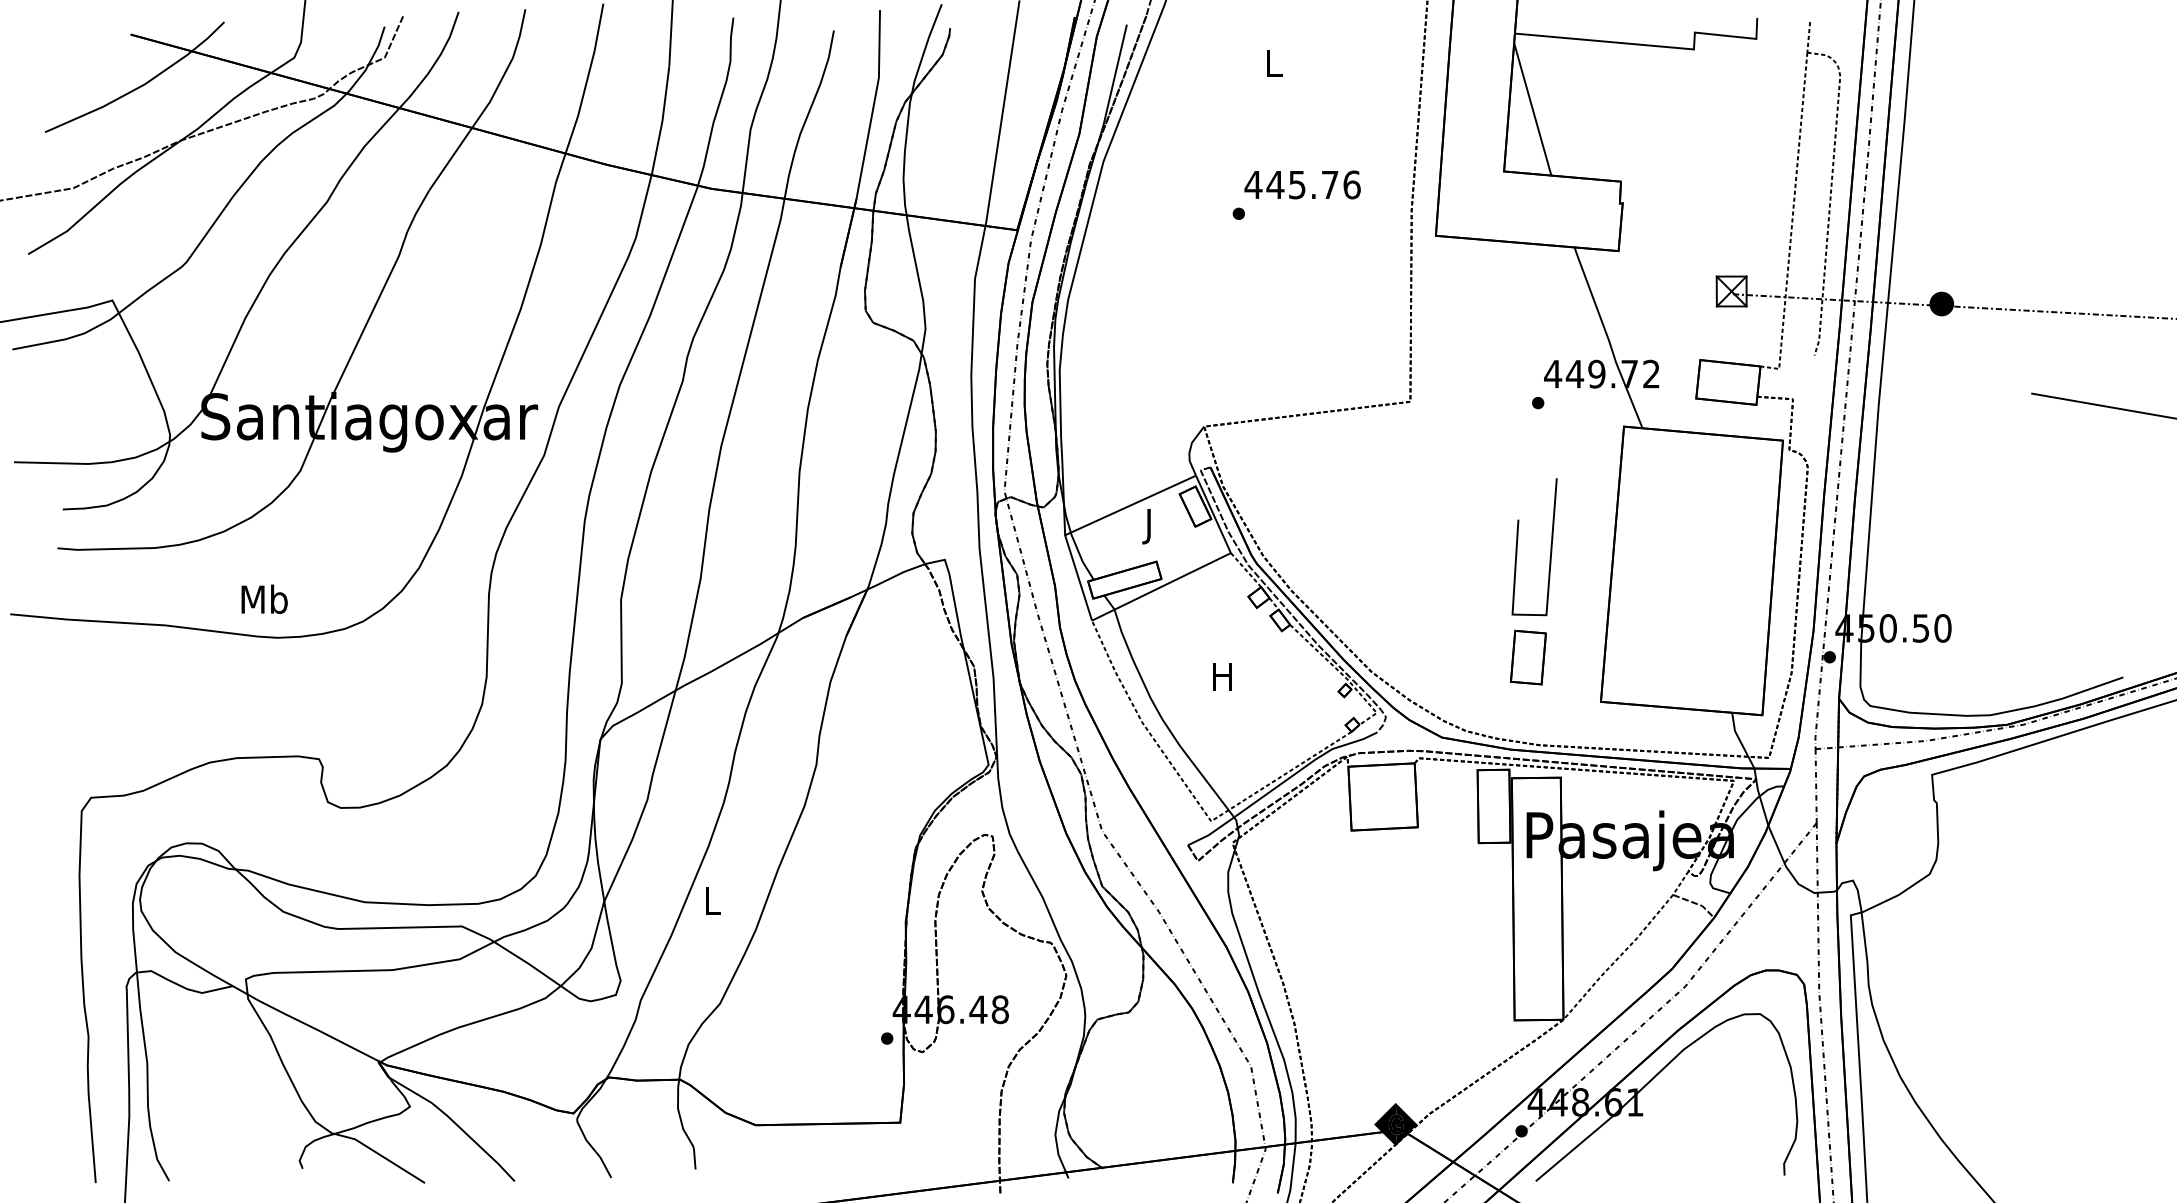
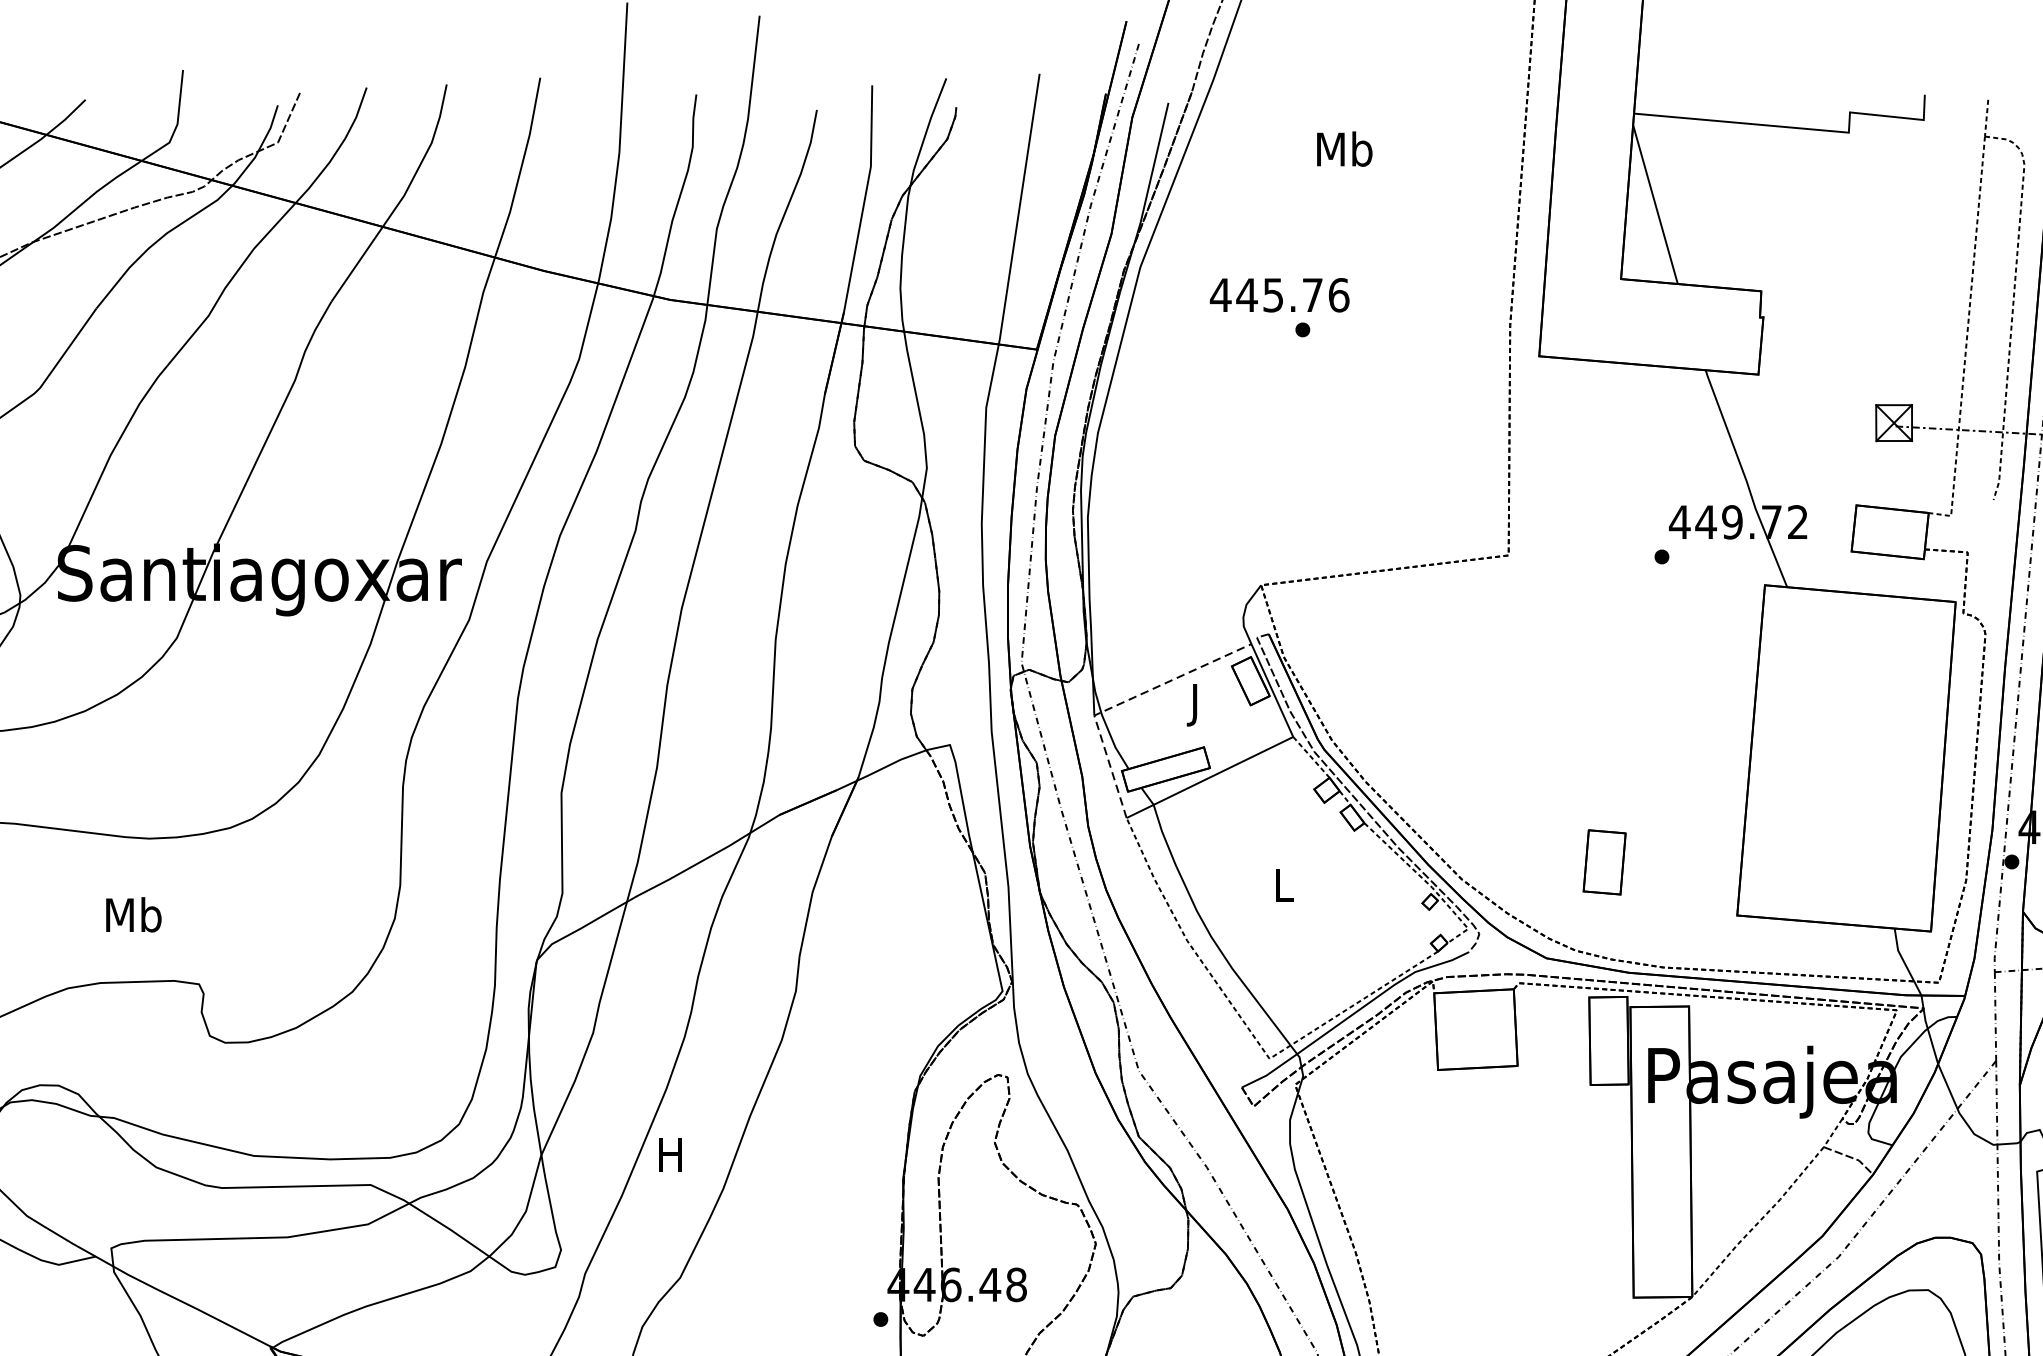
text: (1273, 62) -> (1344, 148), L -> Mb
text: (1302, 184) -> (1279, 294), moved
line: (1089, 524) -> (1123, 702), solid -> dashed
line: (1550, 547) -> (1676, 730), removed
text: (264, 598) -> (133, 913), moved
part: (1528, 657) -> (1604, 862), moved
text: (1222, 676) -> (1283, 885), H -> L
text: (711, 900) -> (670, 1153), L -> H

